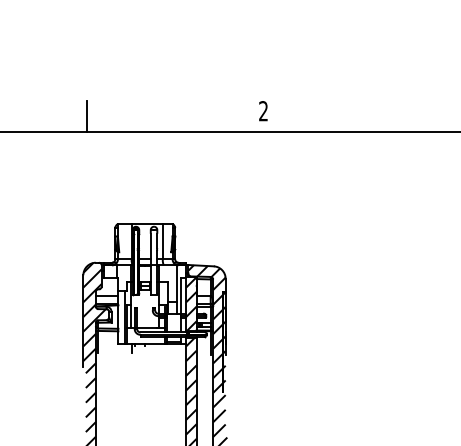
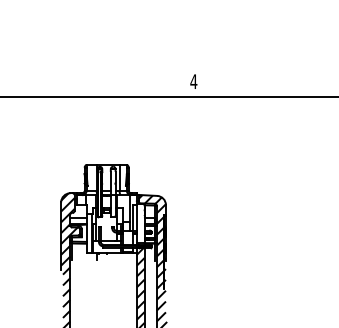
text: (263, 111) -> (193, 81), 2 -> 4
line: (87, 116) -> (64, 85), removed
hatch: (191, 303) -> (140, 223), removed

